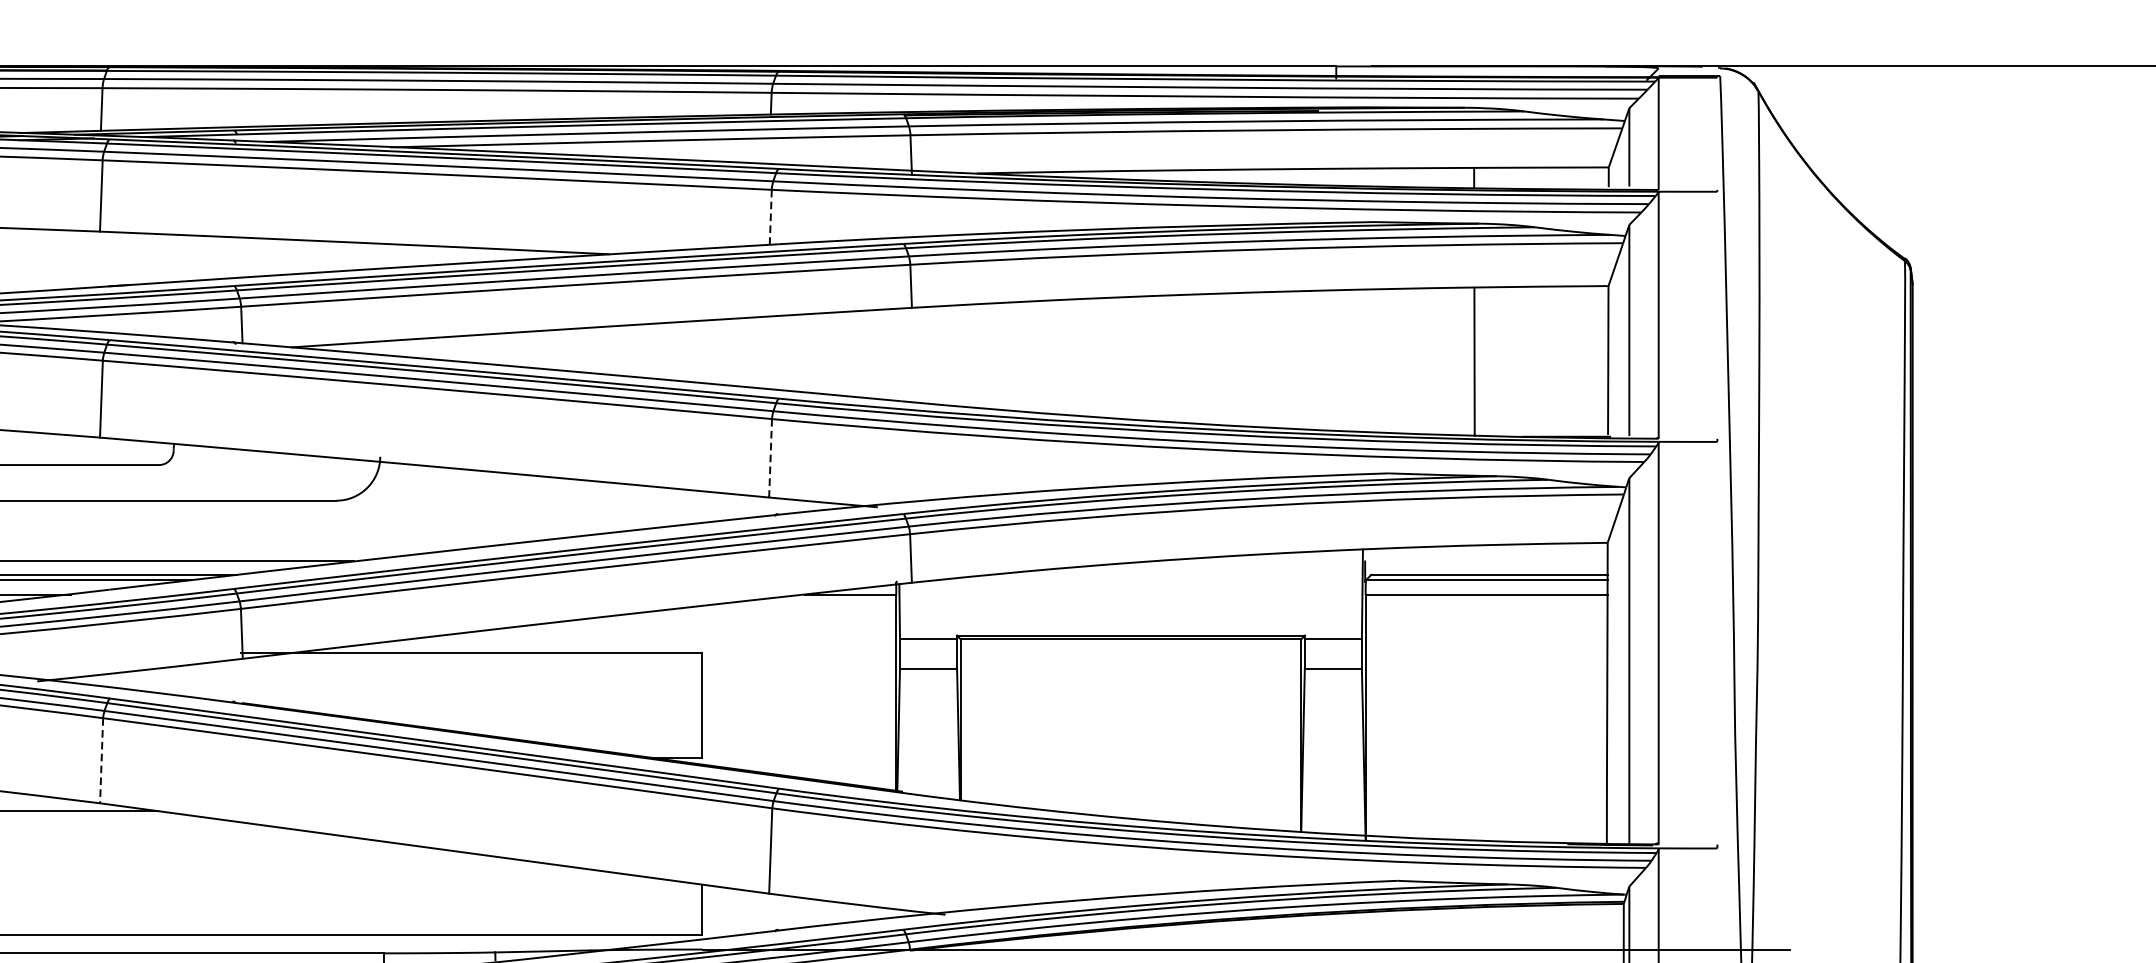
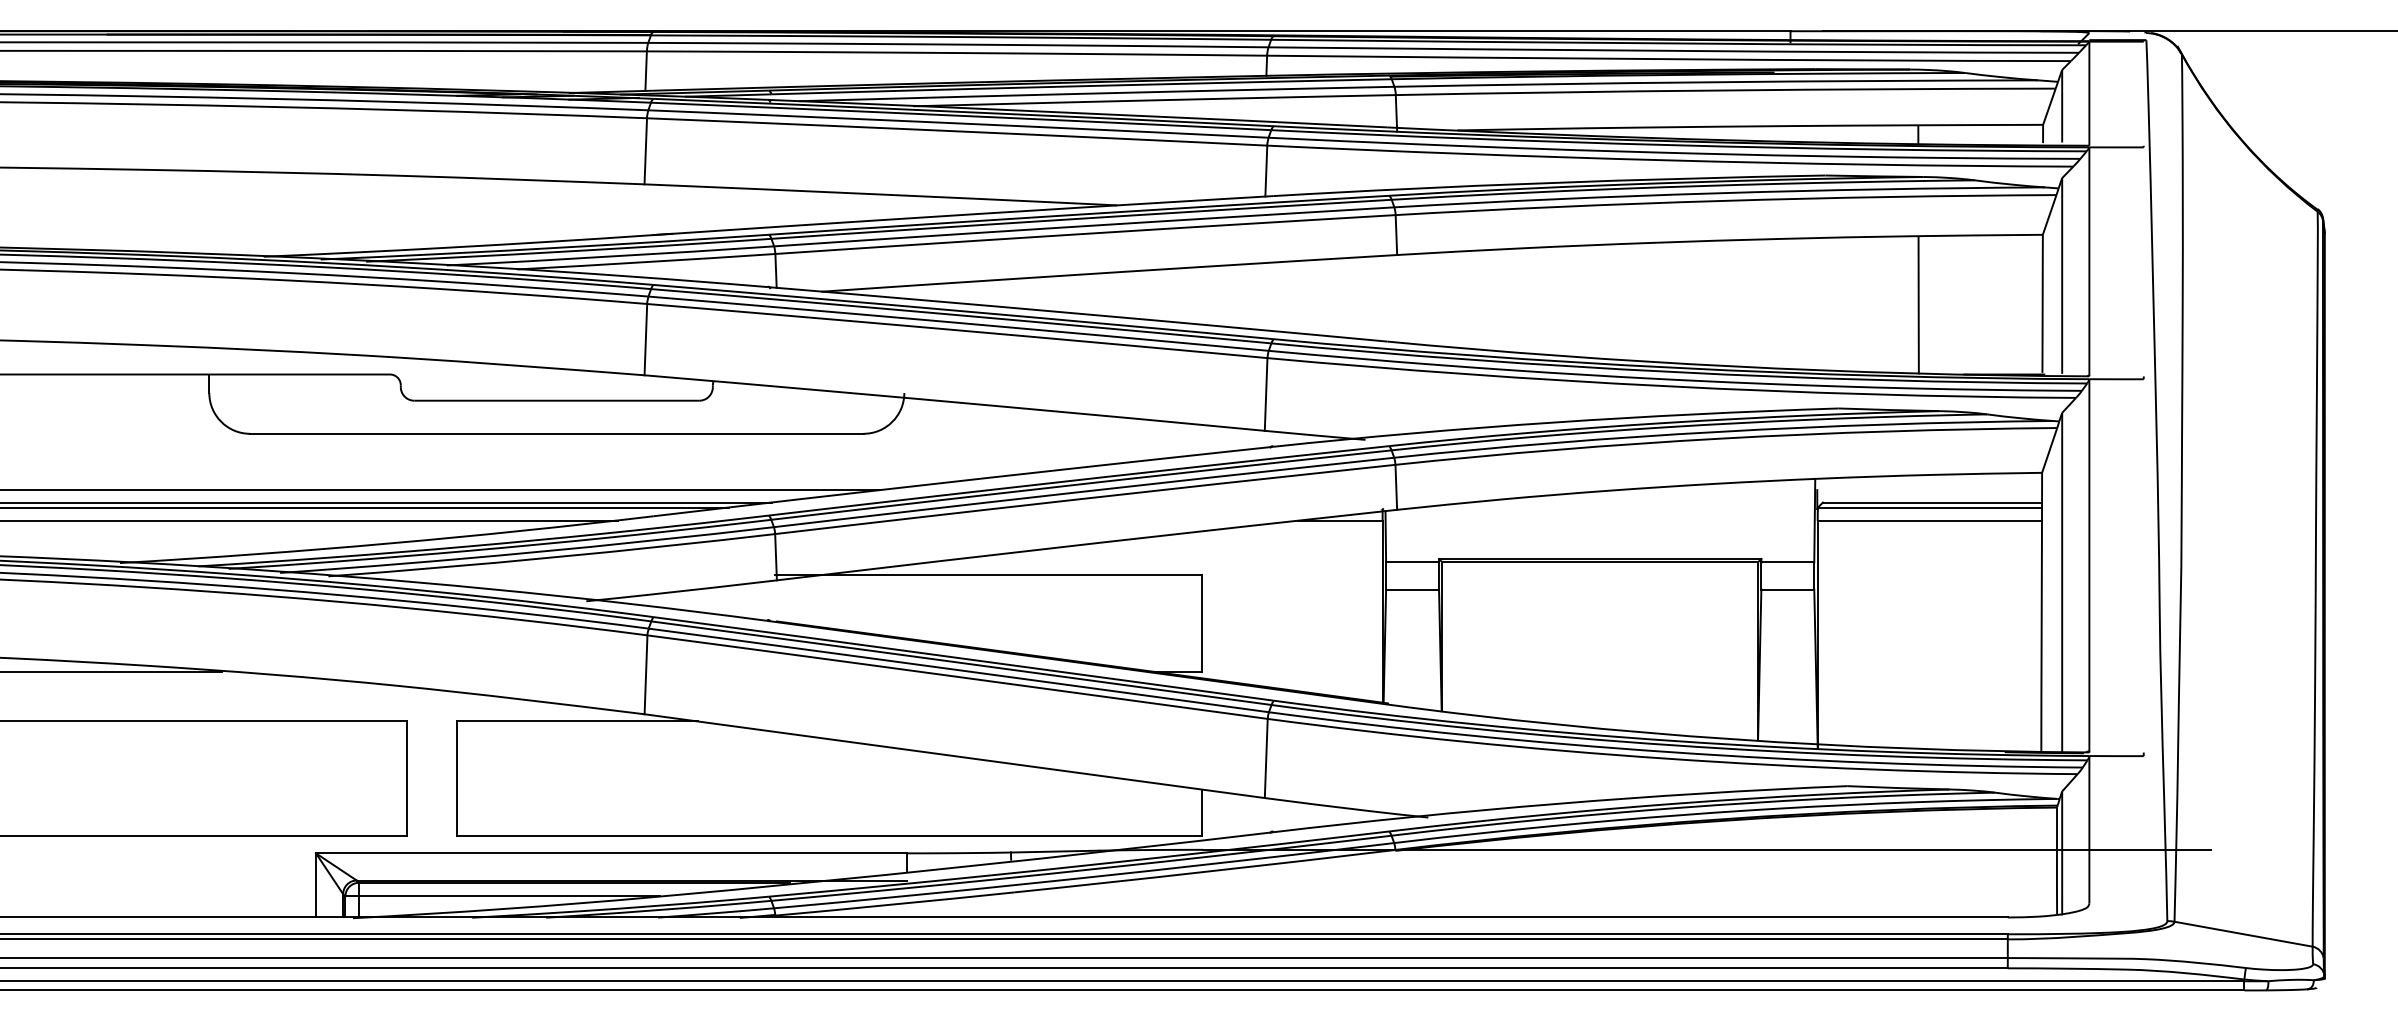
line: (770, 217) -> (1266, 171), dashed -> solid
line: (770, 458) -> (1266, 394), dashed -> solid
line: (102, 761) -> (646, 675), dashed -> solid

